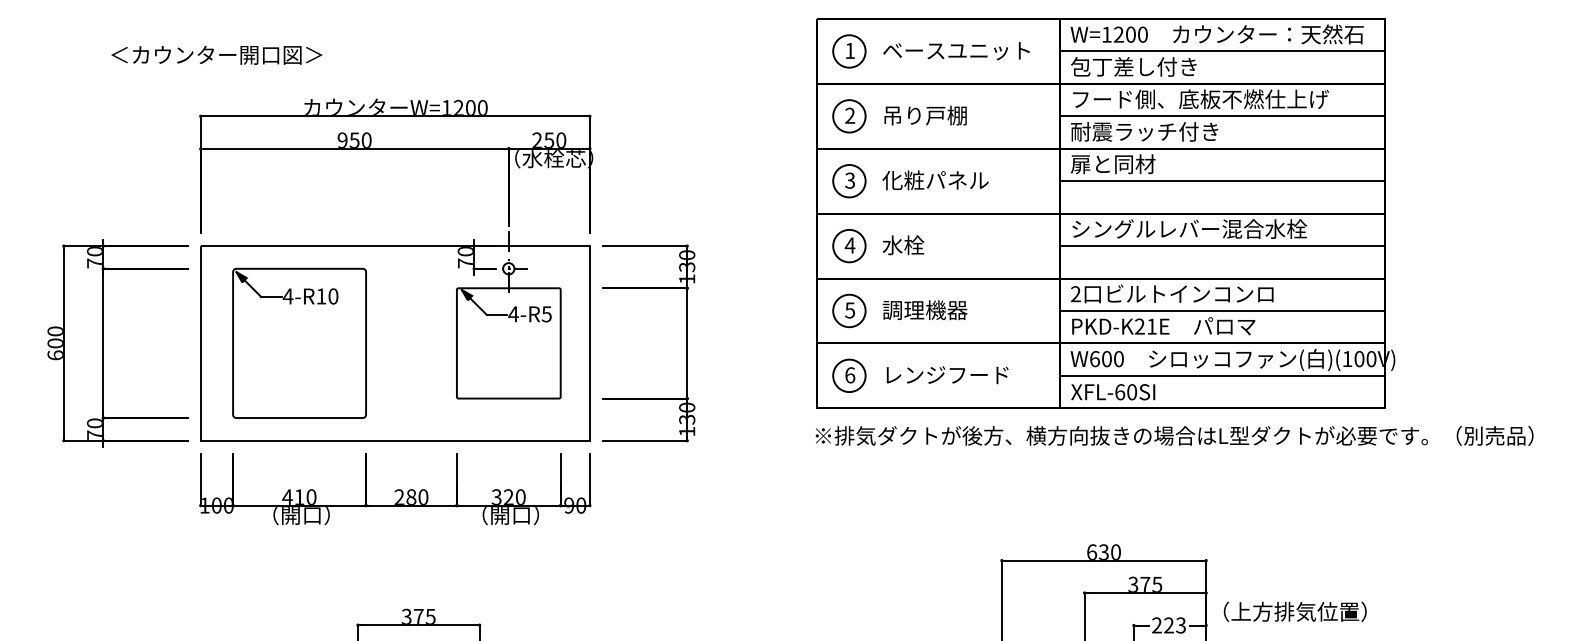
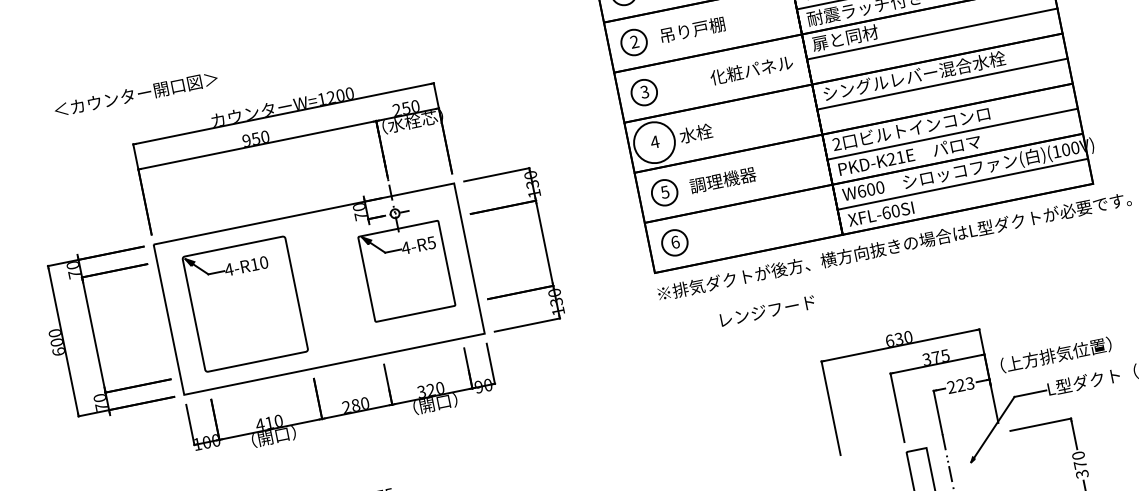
text: (935, 180) -> (751, 70), moved
circle: (849, 245) -> (654, 142), size x1.6
text: (947, 375) -> (767, 311), moved

